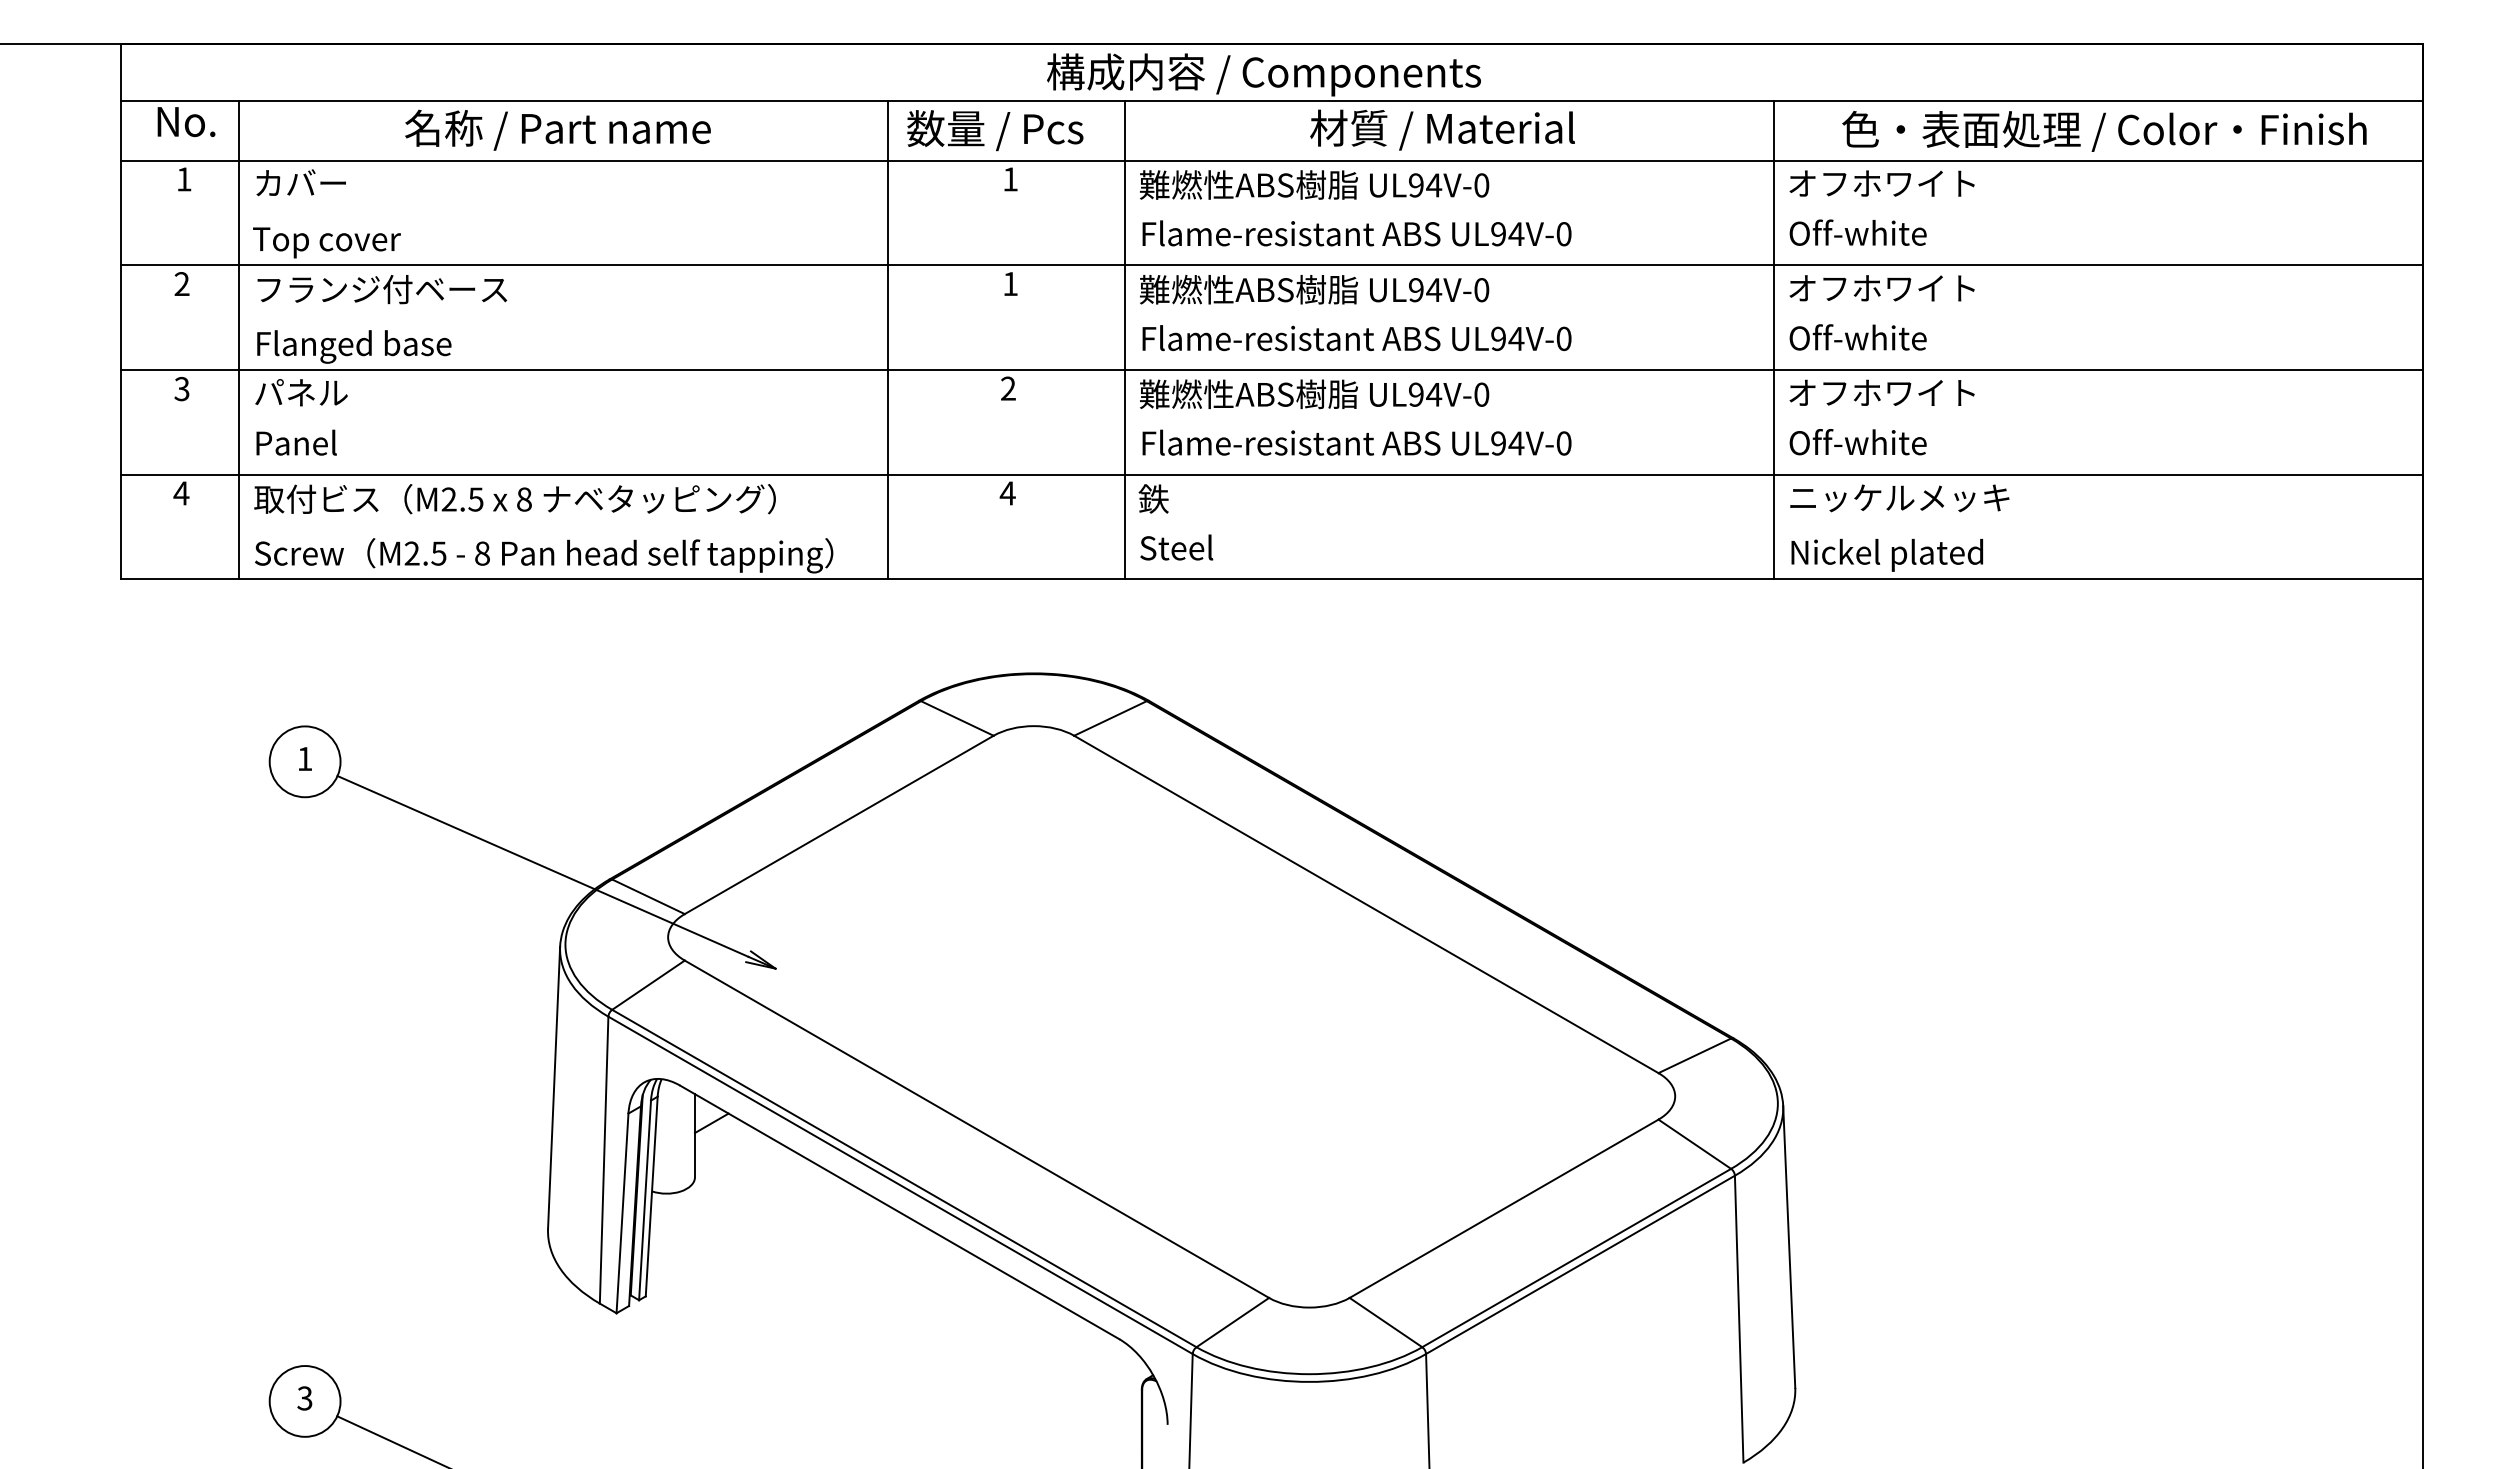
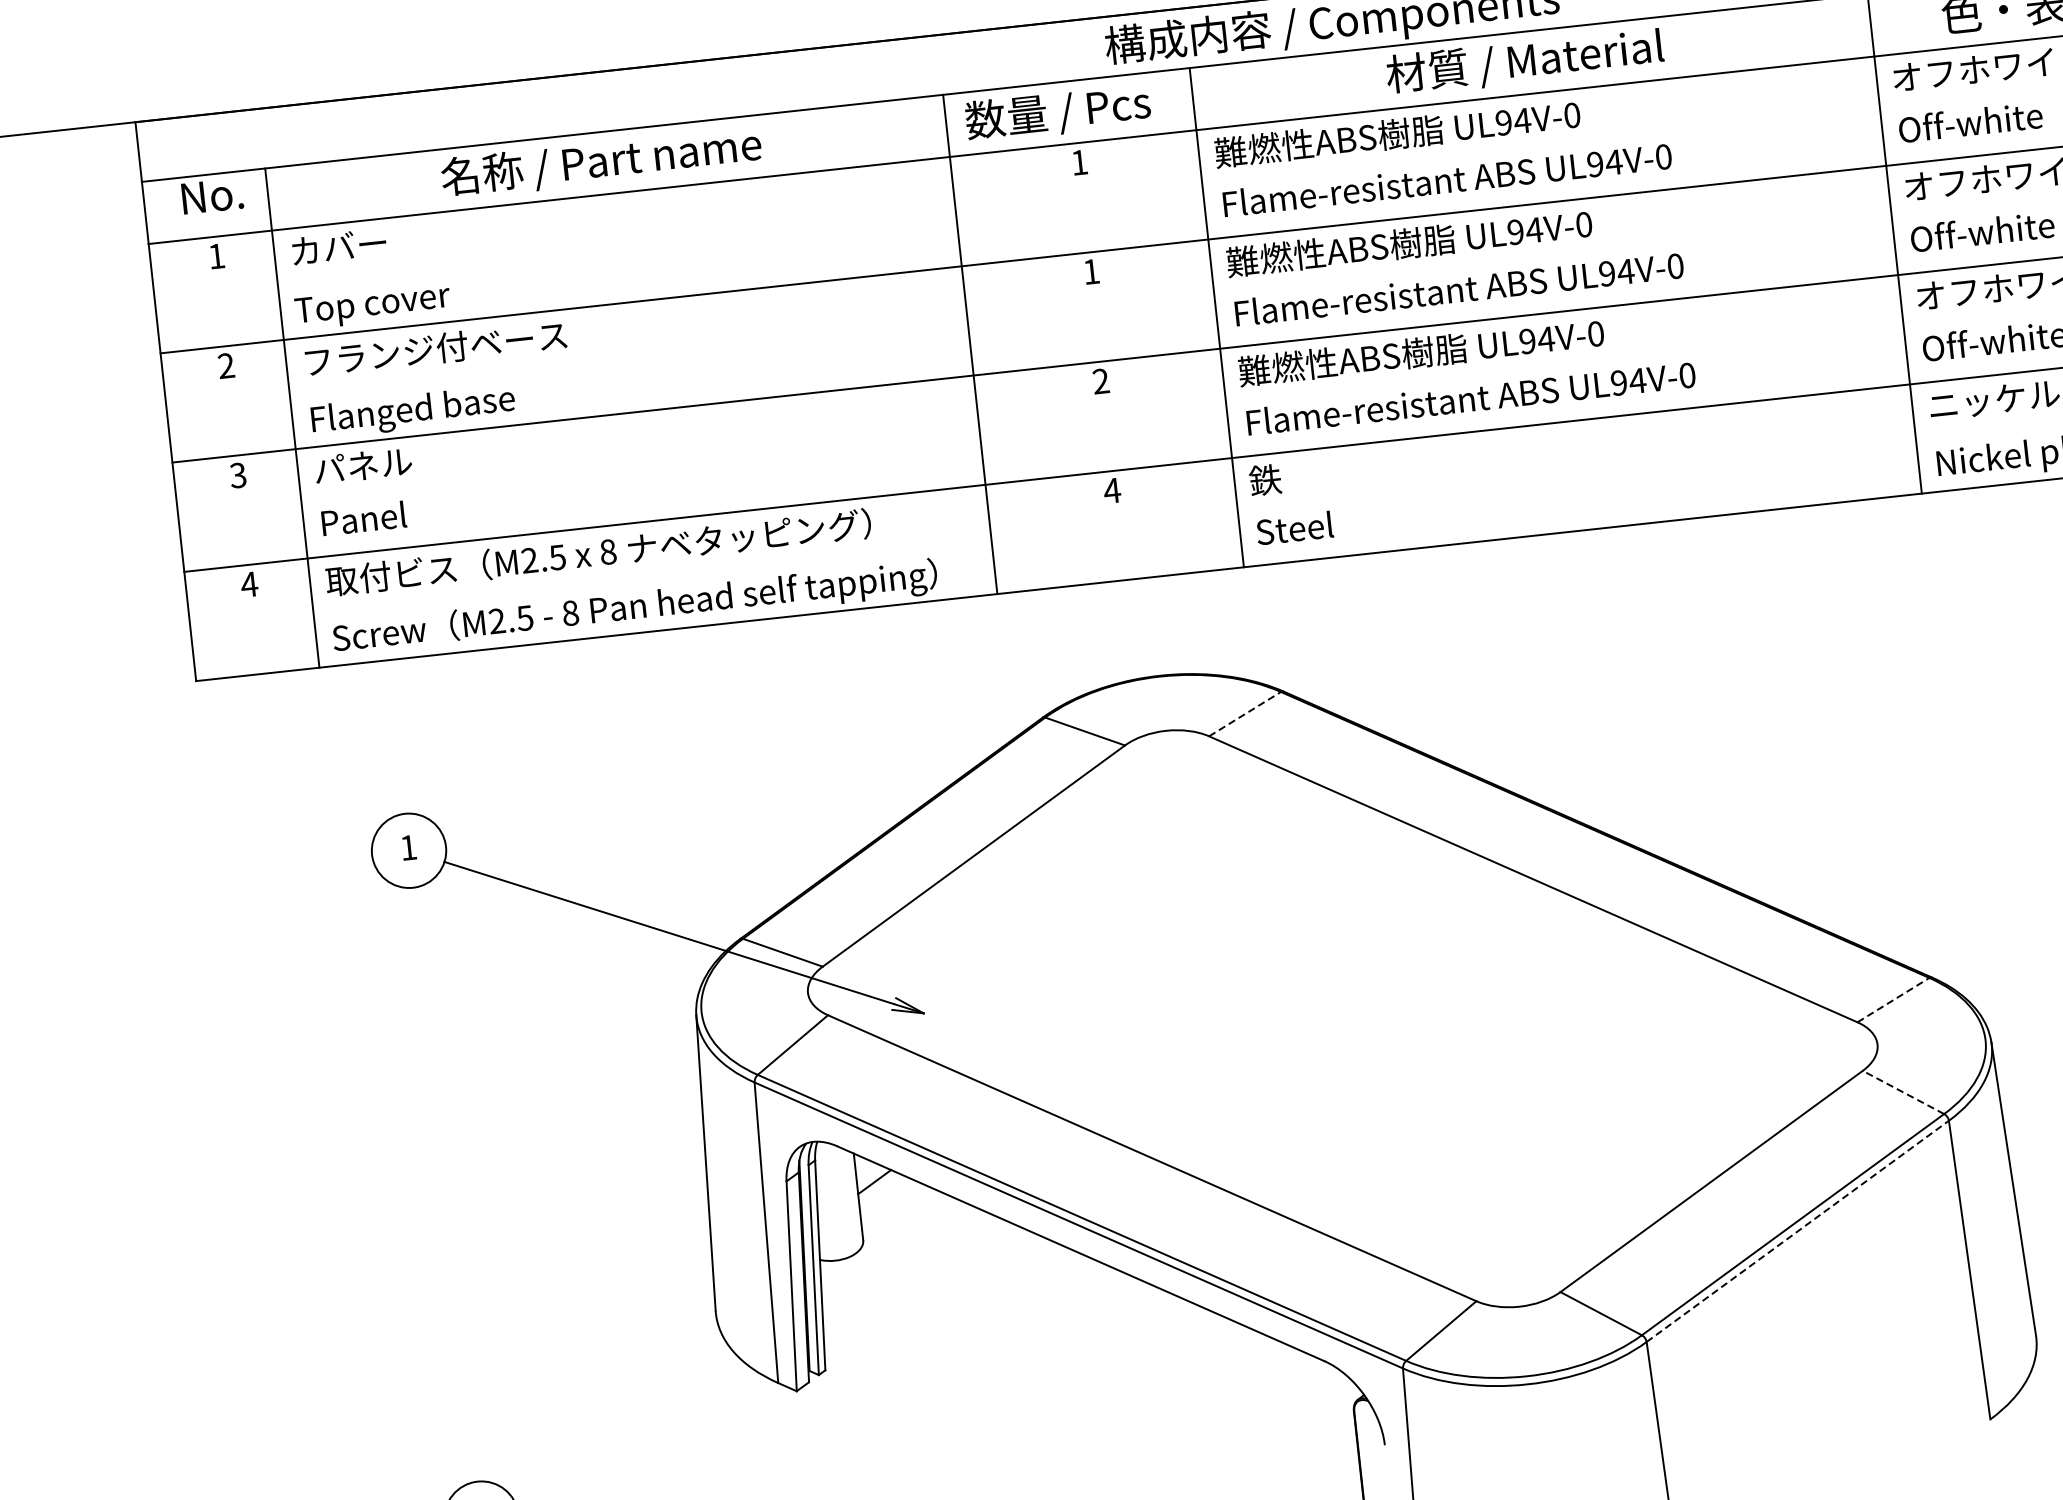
line: (1110, 718) -> (1245, 714), solid -> dashed
line: (1695, 1055) -> (1894, 999), solid -> dashed
line: (1694, 1144) -> (1903, 1092), solid -> dashed
line: (1580, 1264) -> (1797, 1230), solid -> dashed

